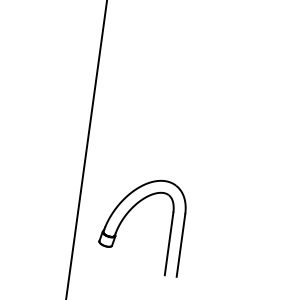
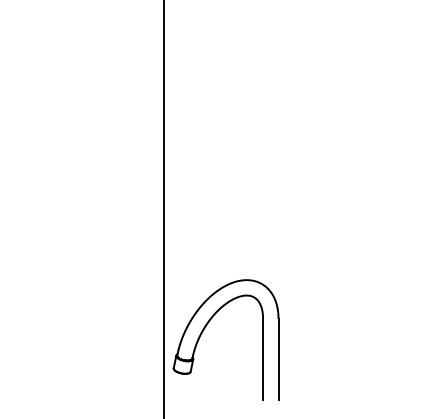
part: (129, 211) -> (207, 325), moved

